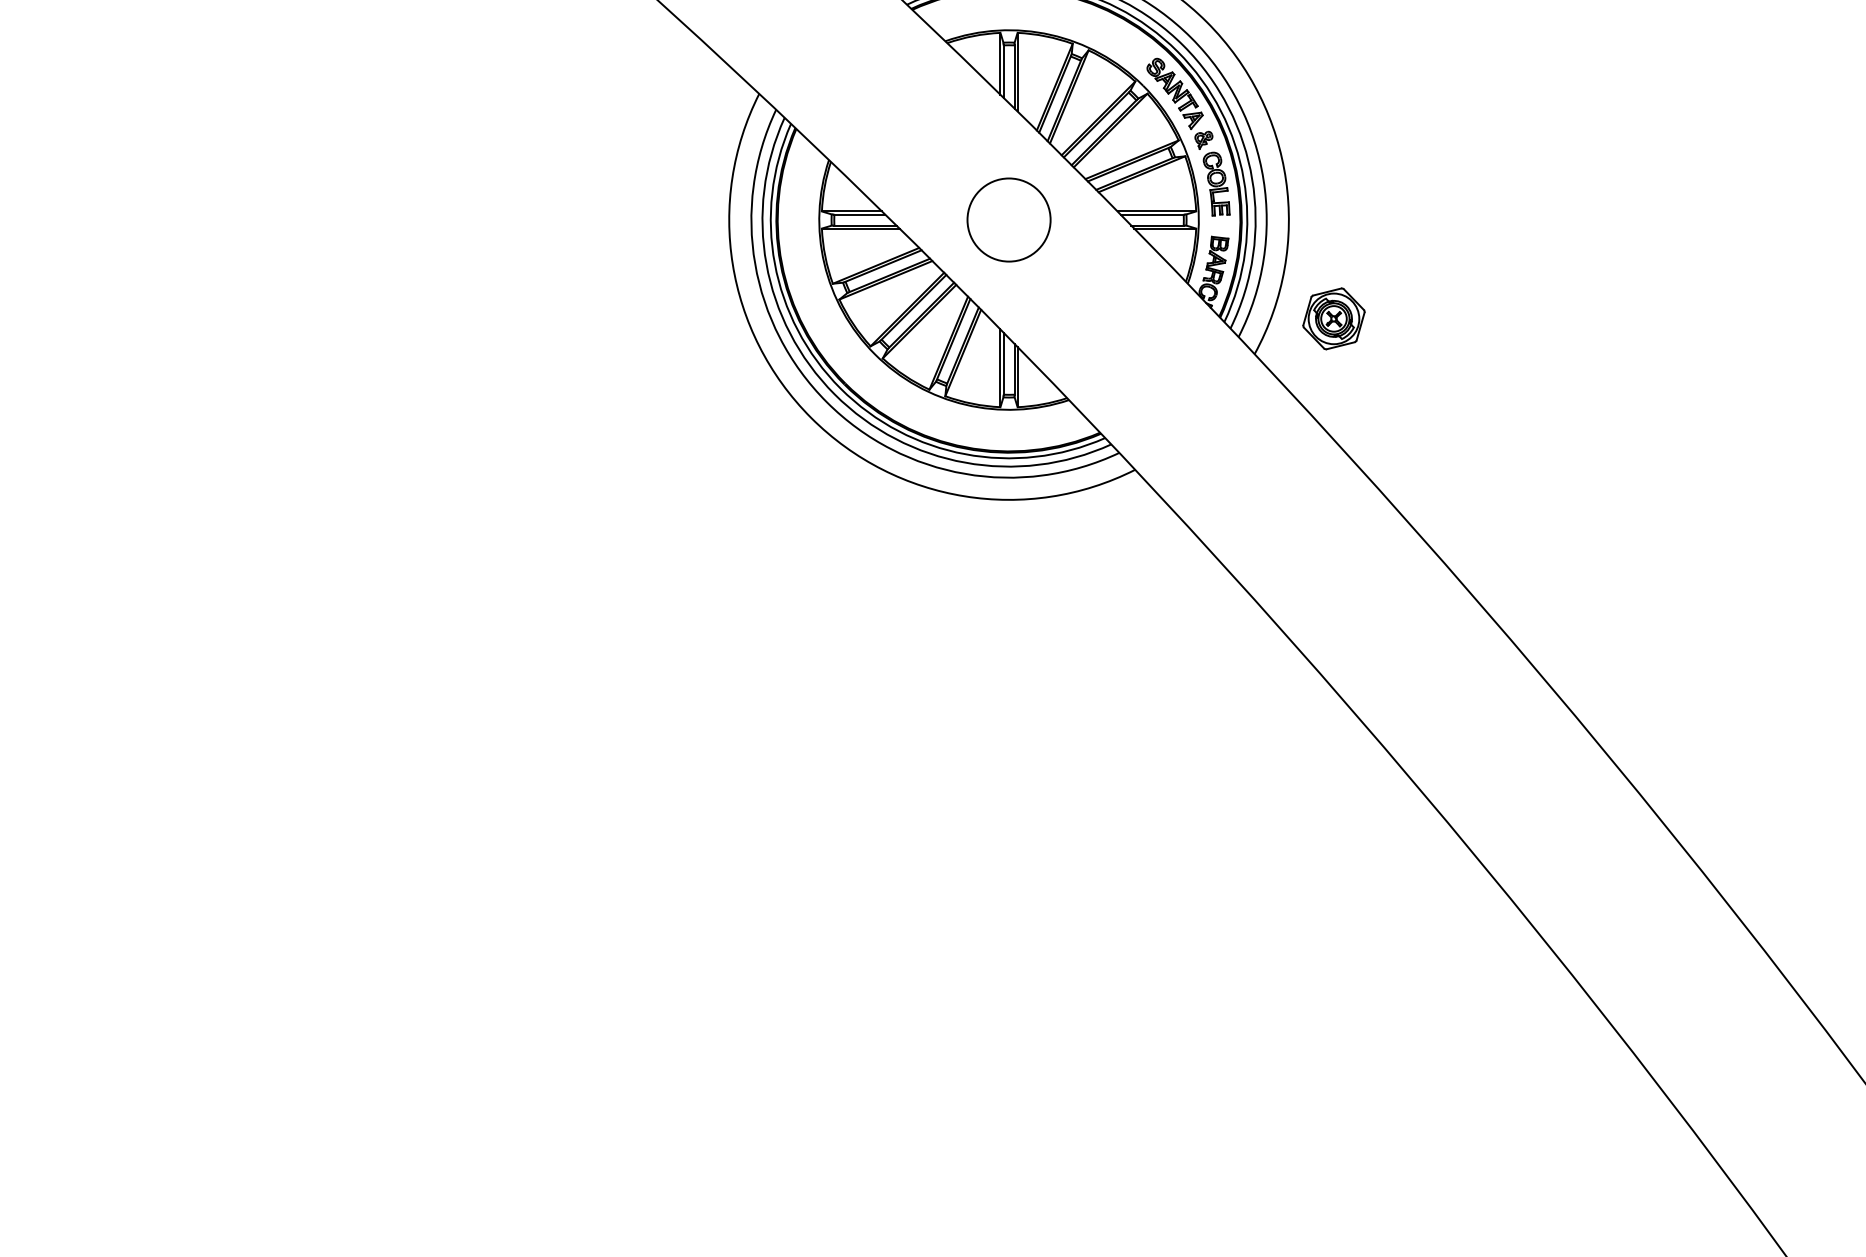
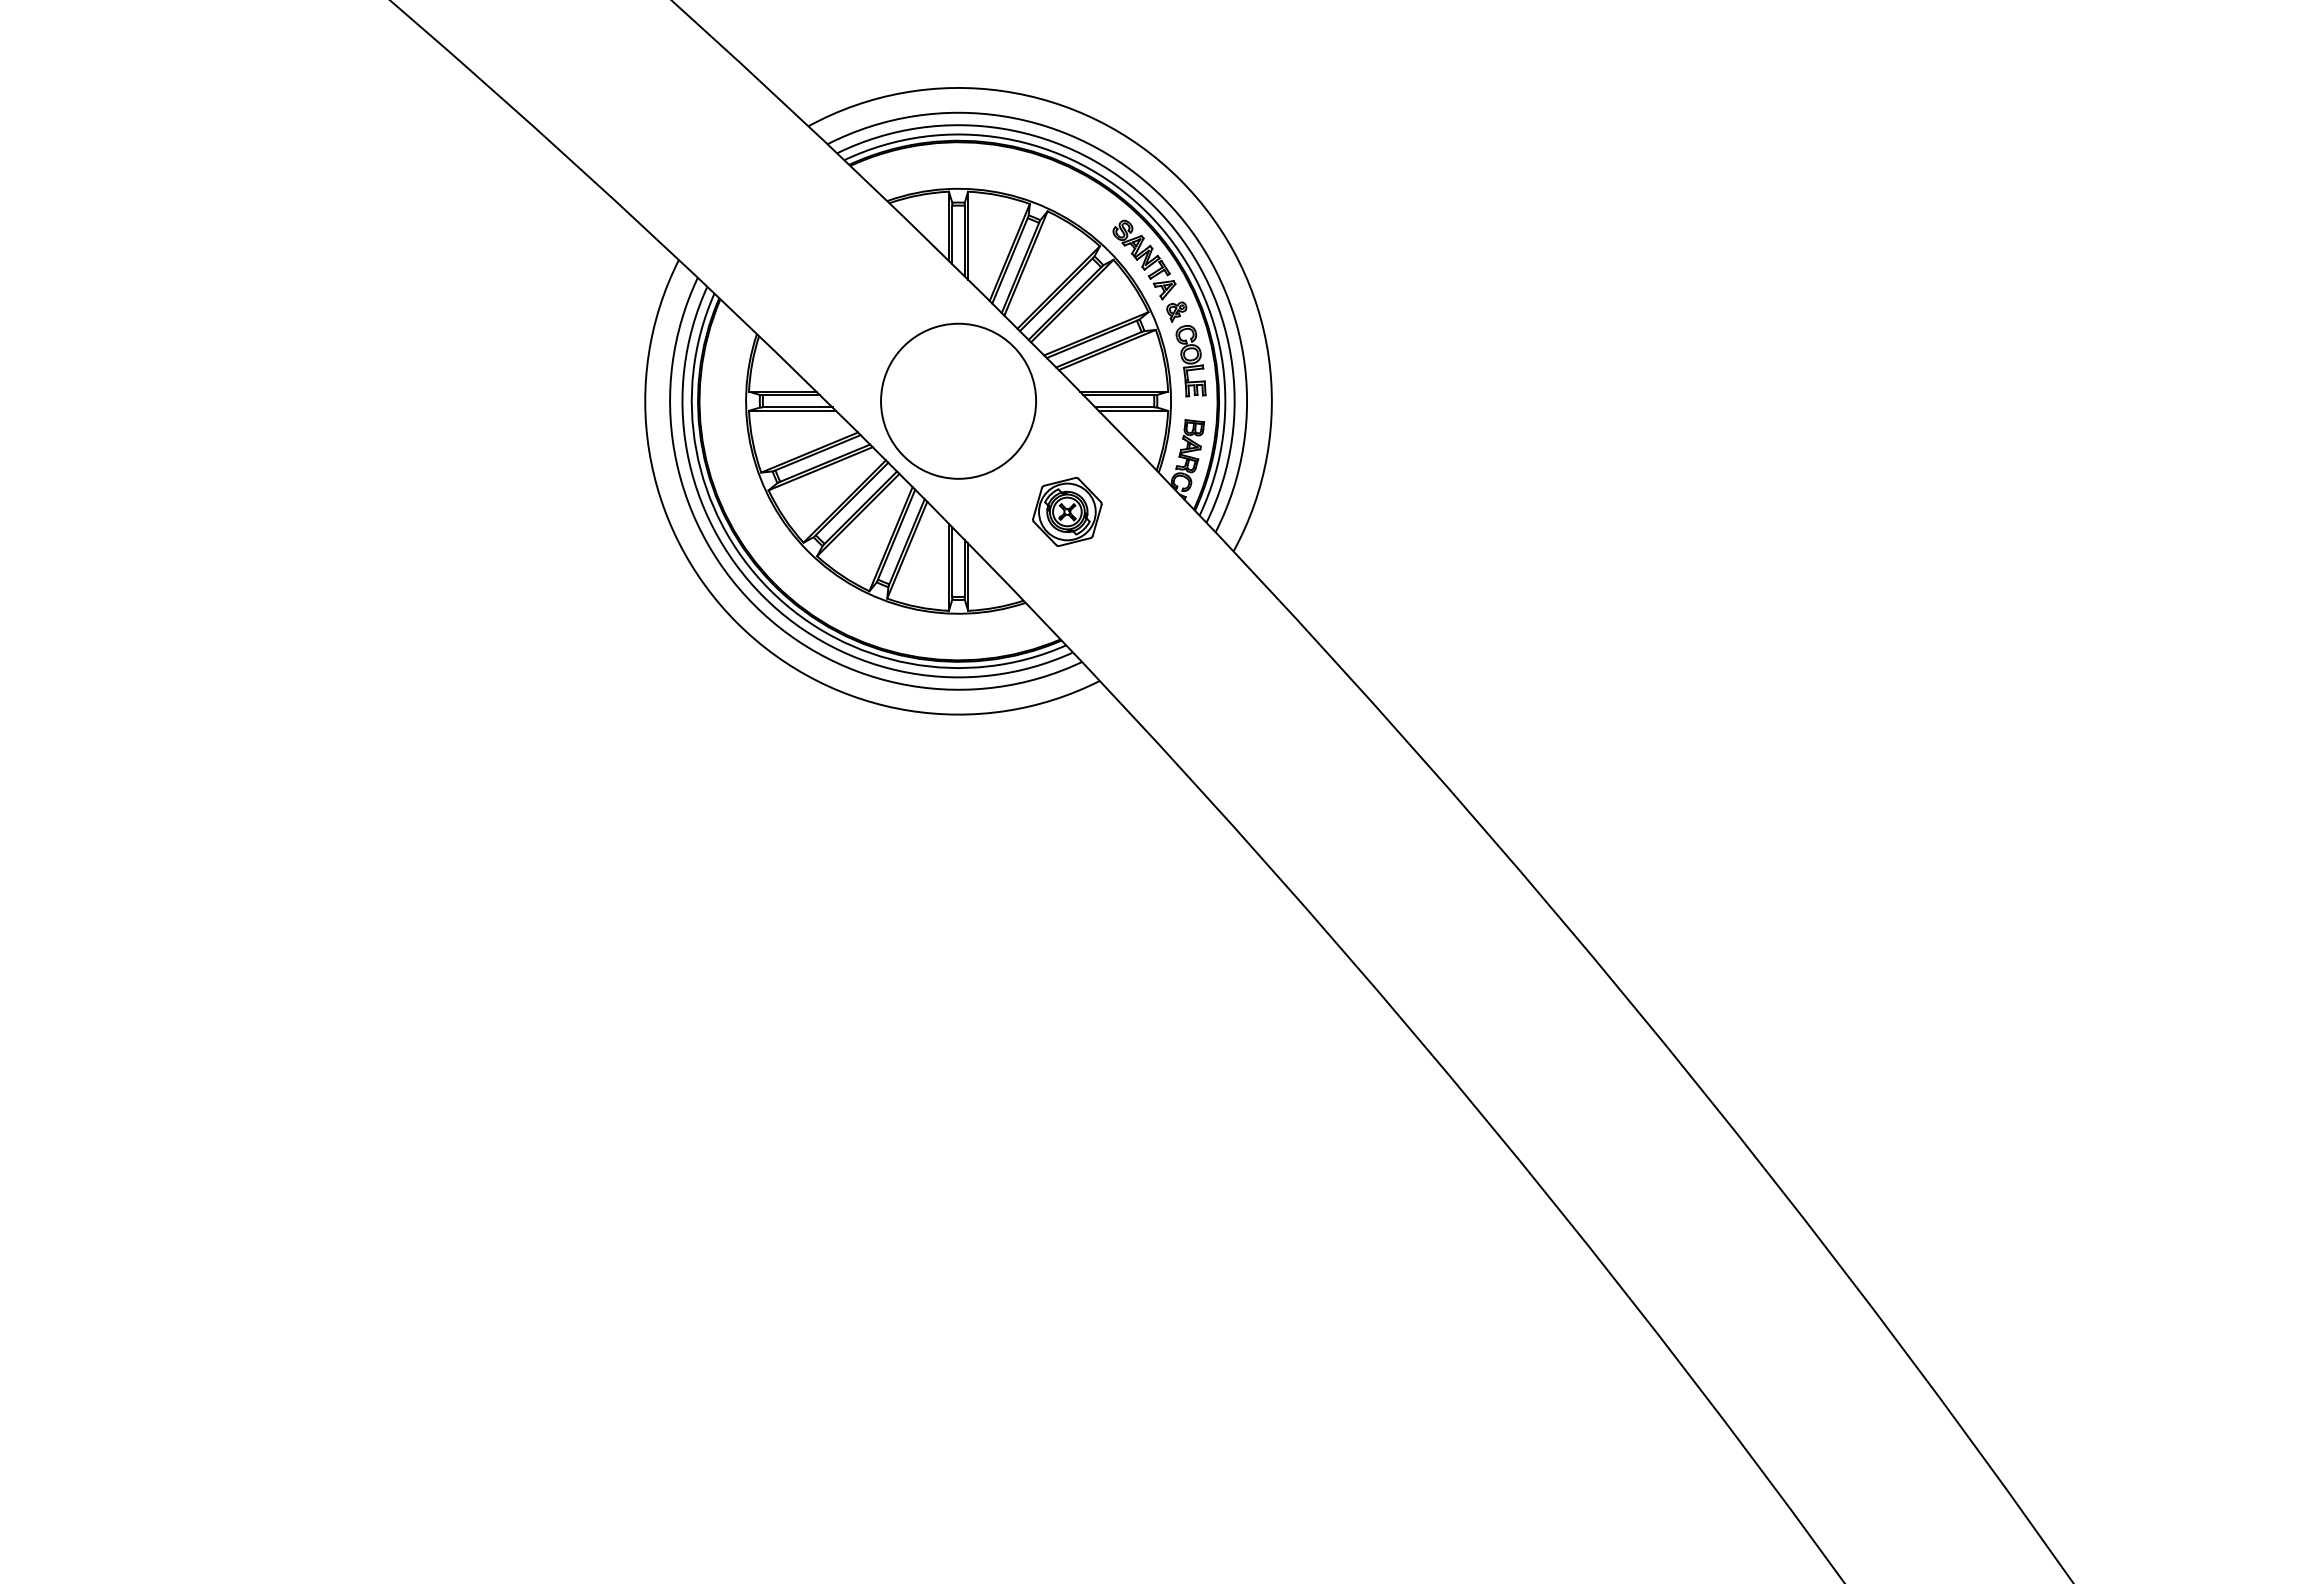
circle: (1009, 219) -> (958, 400), size x1.67
part: (1334, 318) -> (1067, 511), moved

